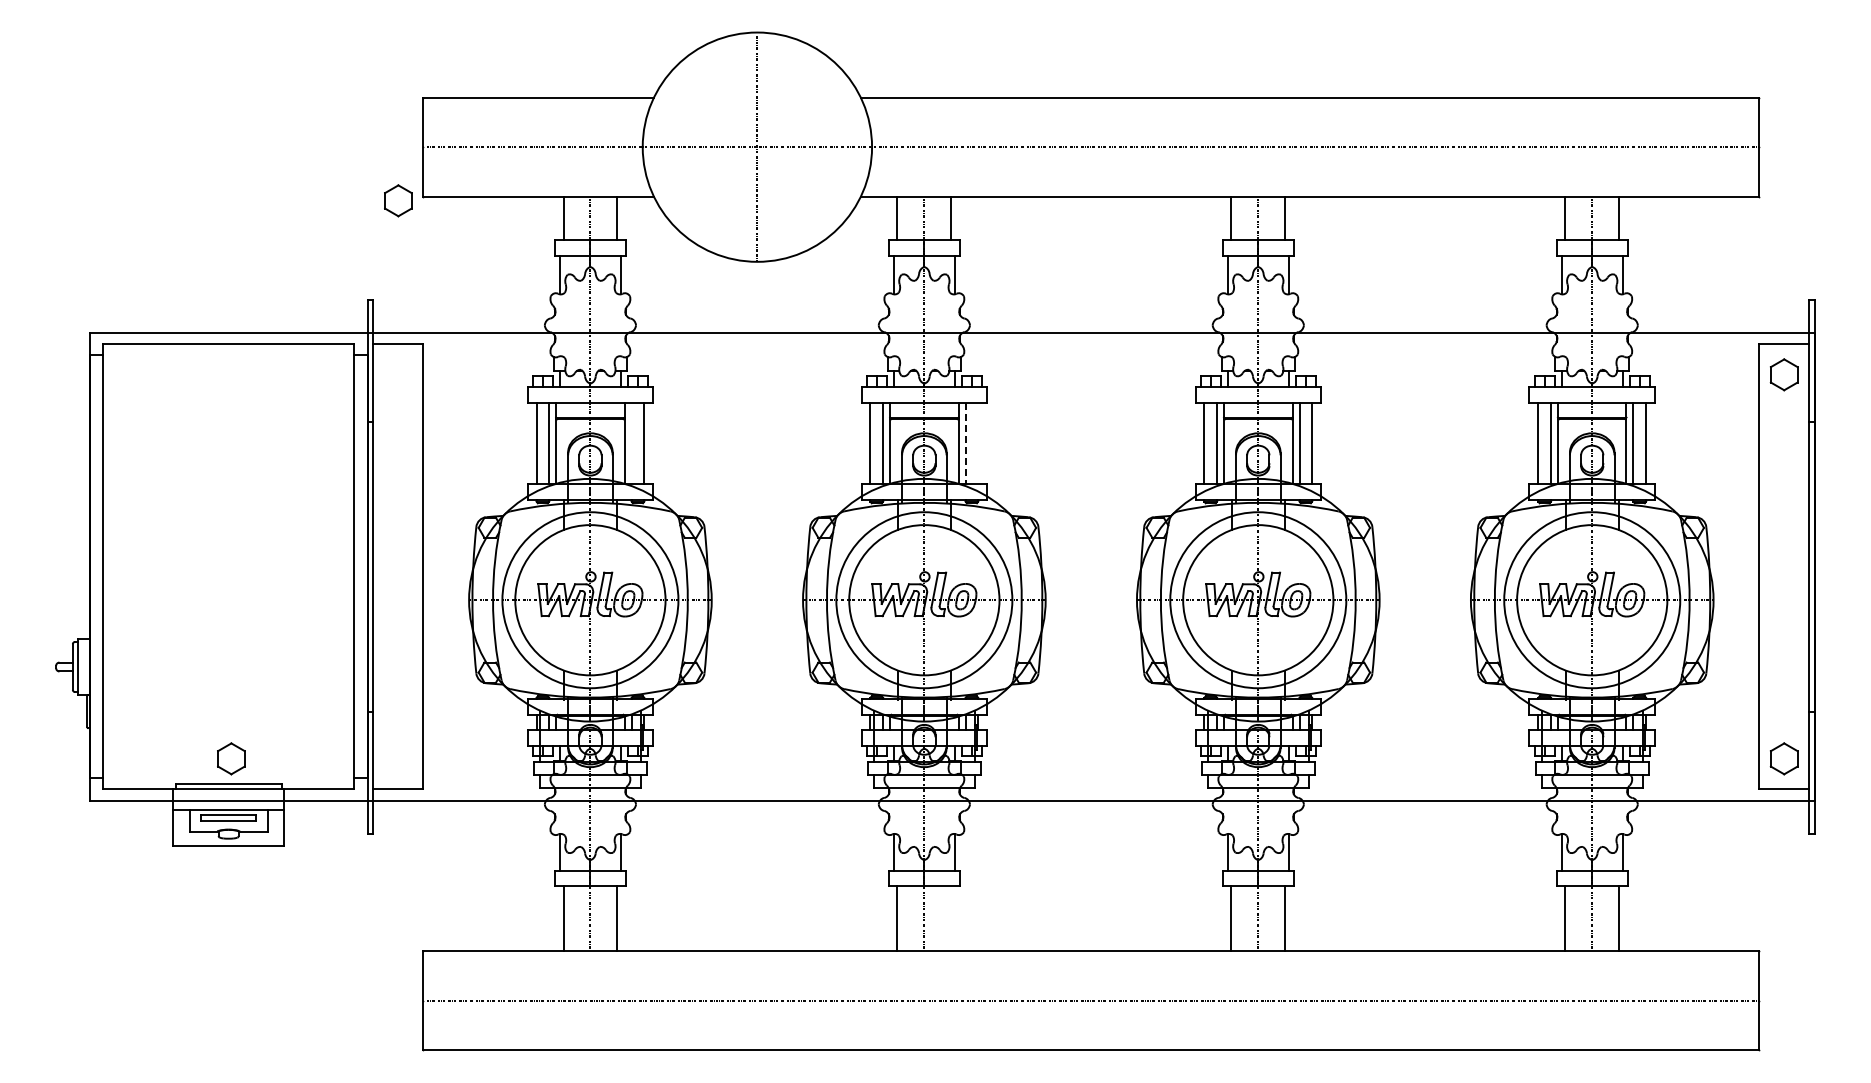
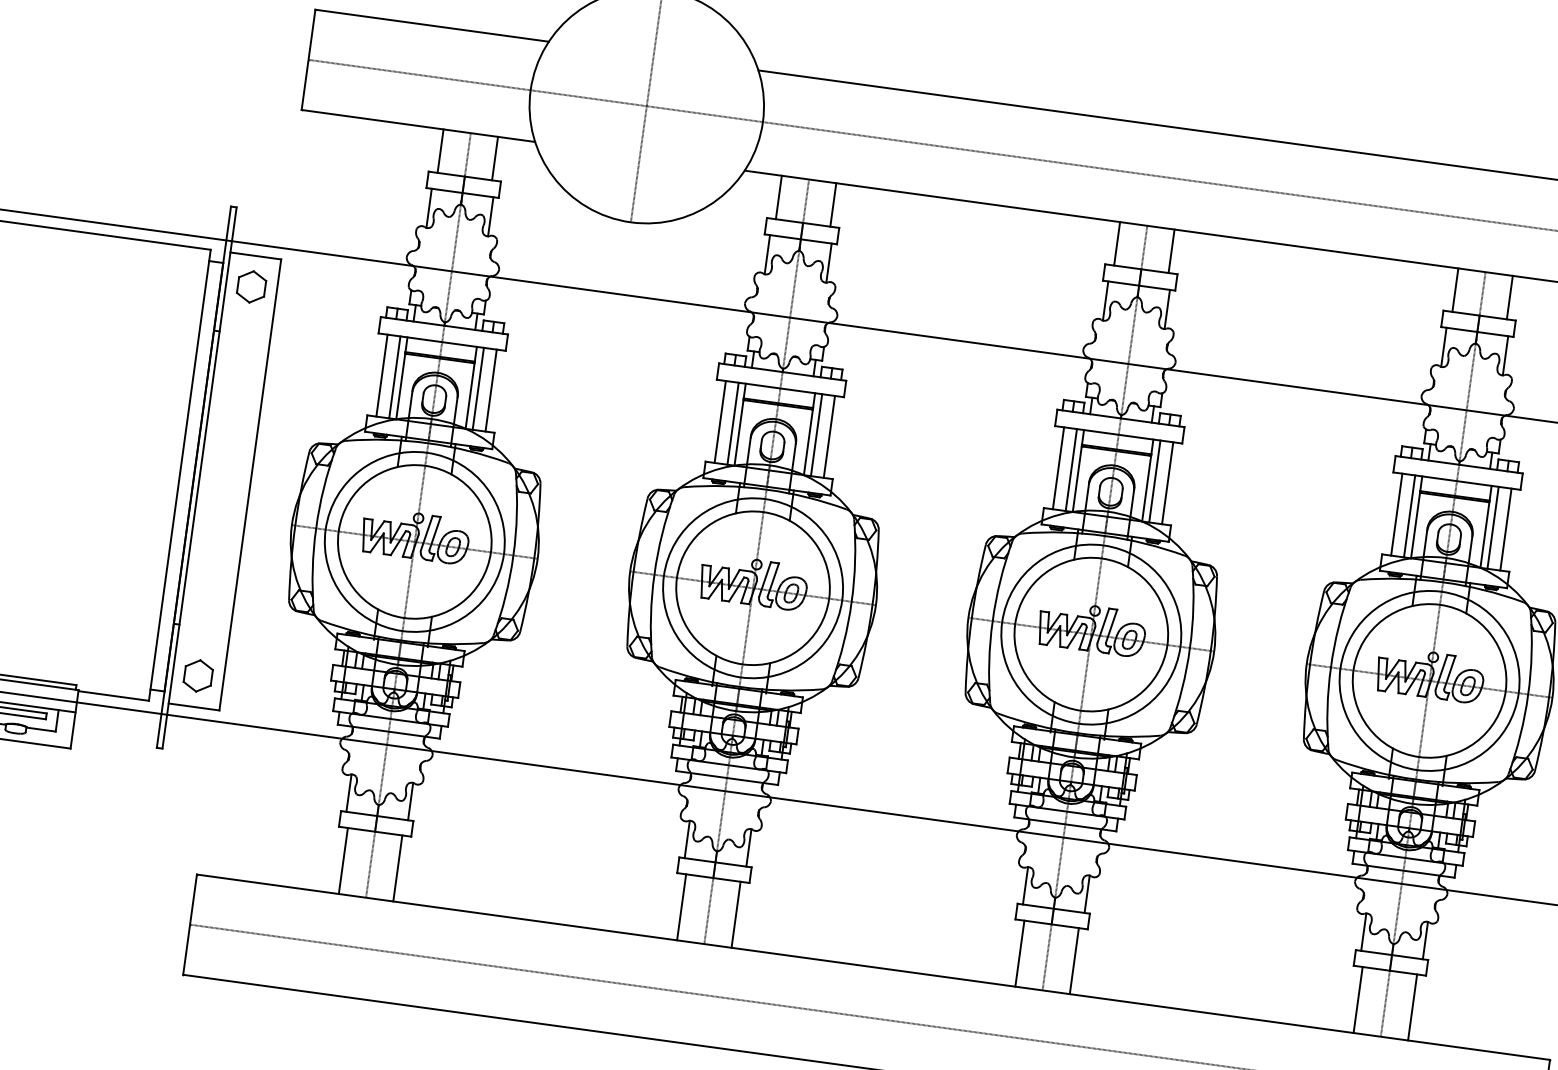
part: (398, 200) -> (251, 286), moved
line: (631, 442) -> (478, 387), added
line: (978, 442) -> (829, 436), added
line: (965, 443) -> (816, 435), dashed -> solid
part: (231, 758) -> (198, 675), moved
line: (951, 918) -> (736, 914), added

